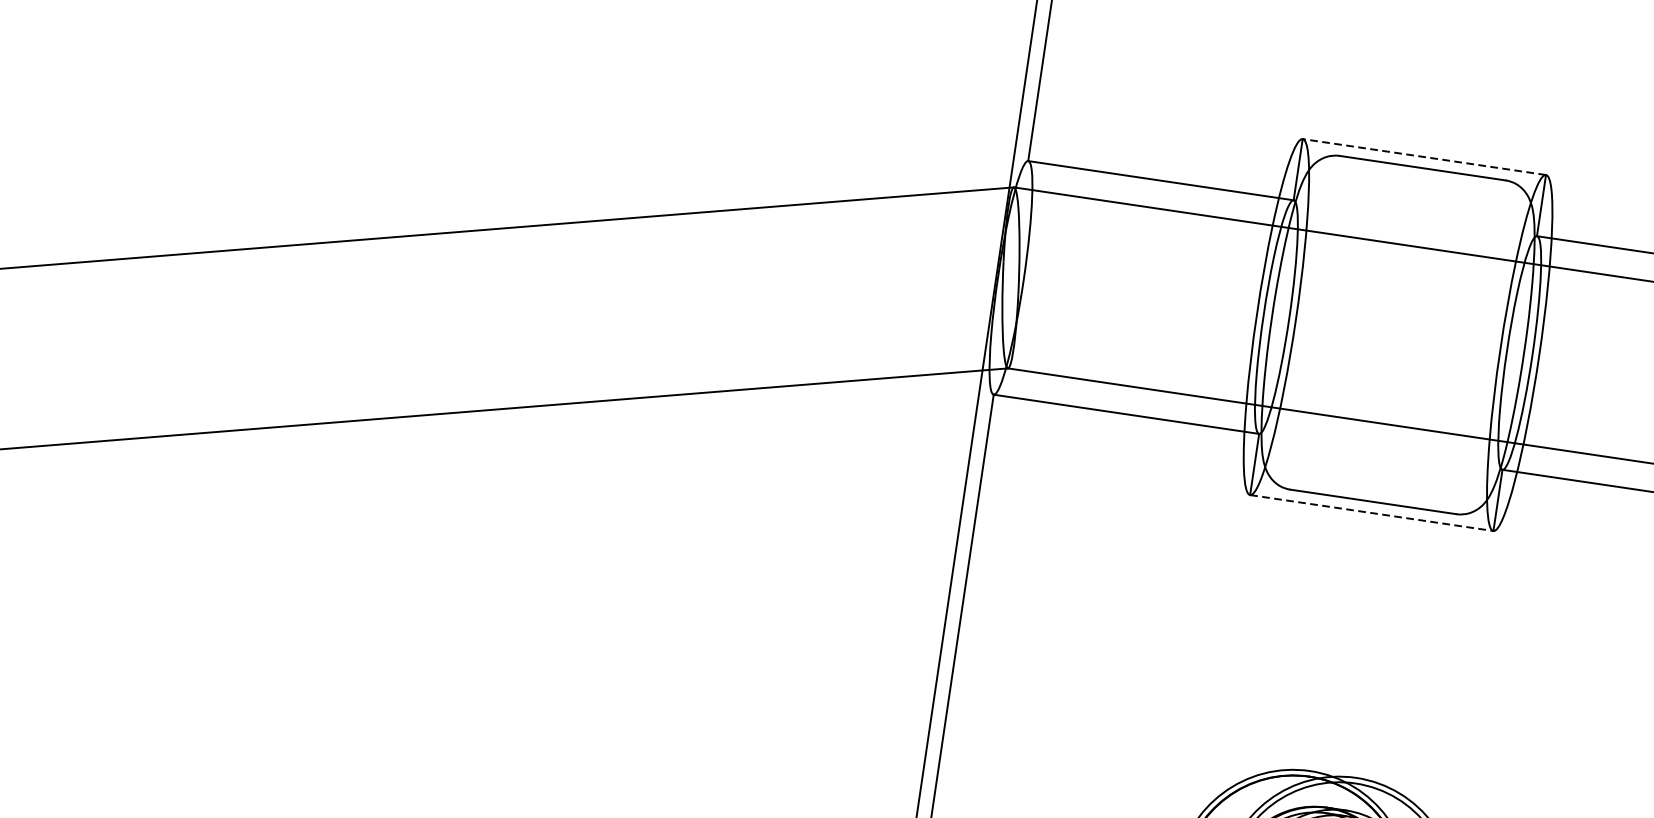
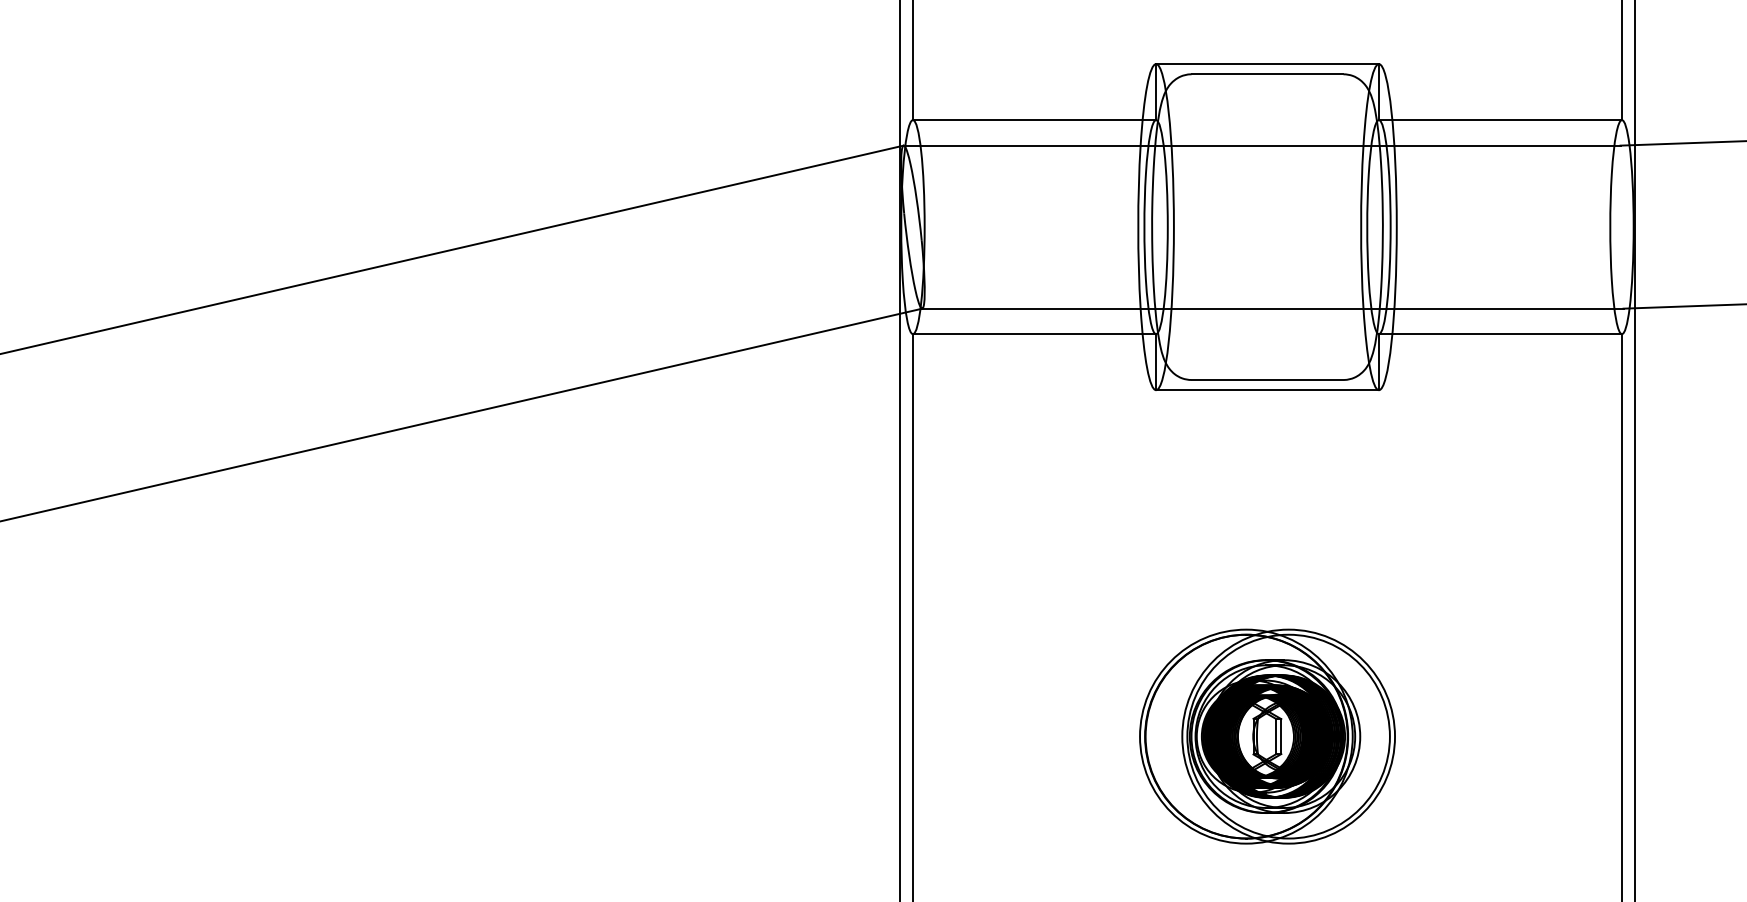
line: (1424, 157) -> (1267, 64), dashed -> solid
line: (1372, 513) -> (1268, 390), dashed -> solid

